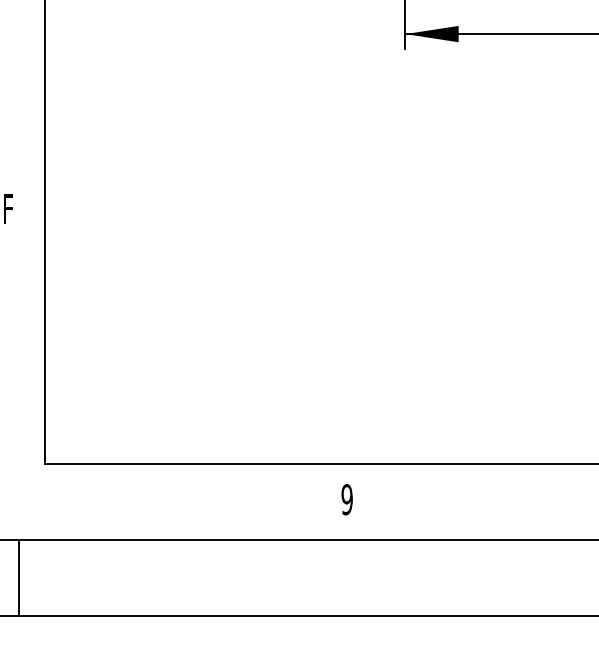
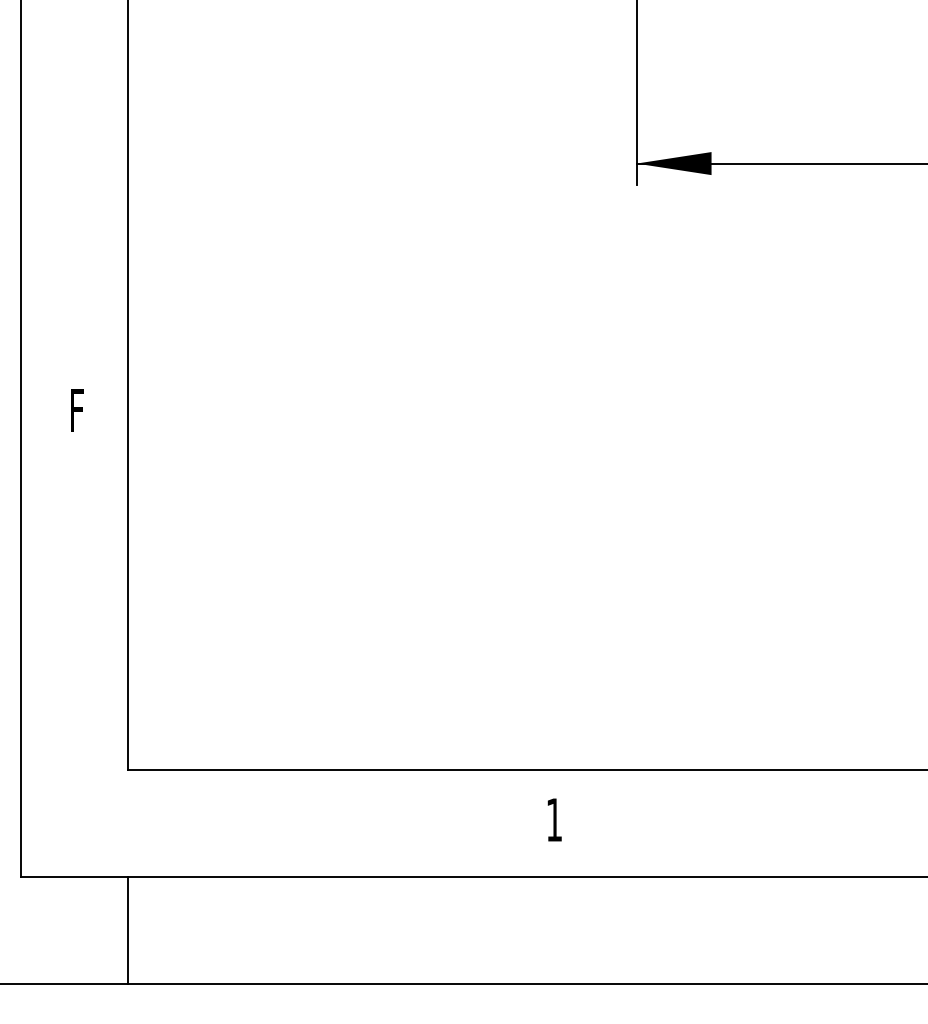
text: (347, 499) -> (554, 819), 9 -> 1
line: (19, 578) -> (128, 930), moved

